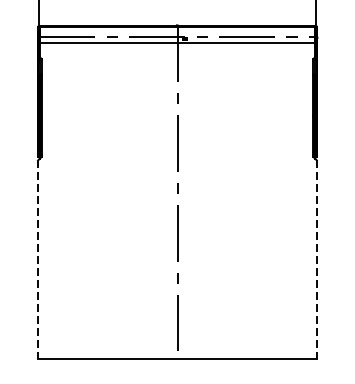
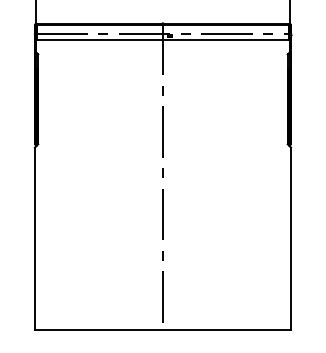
line: (37, 260) -> (34, 239), dashed -> solid
line: (317, 260) -> (291, 239), dashed -> solid

